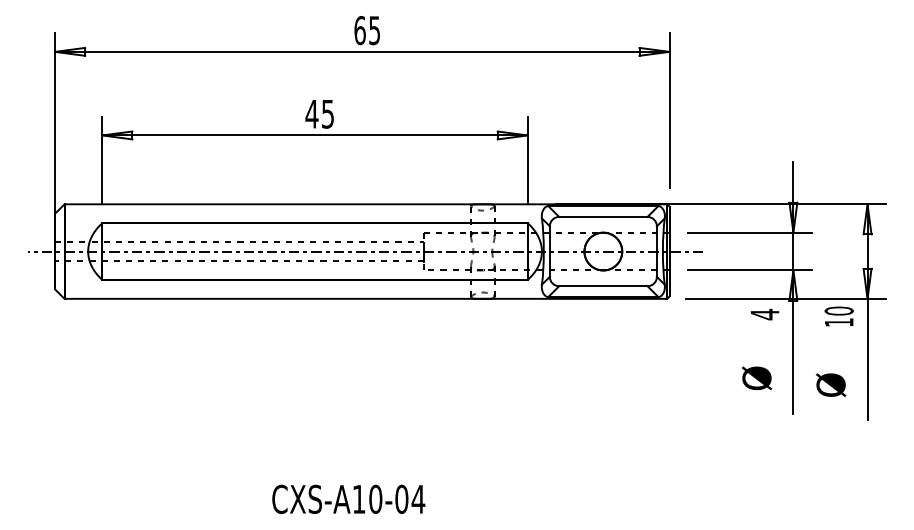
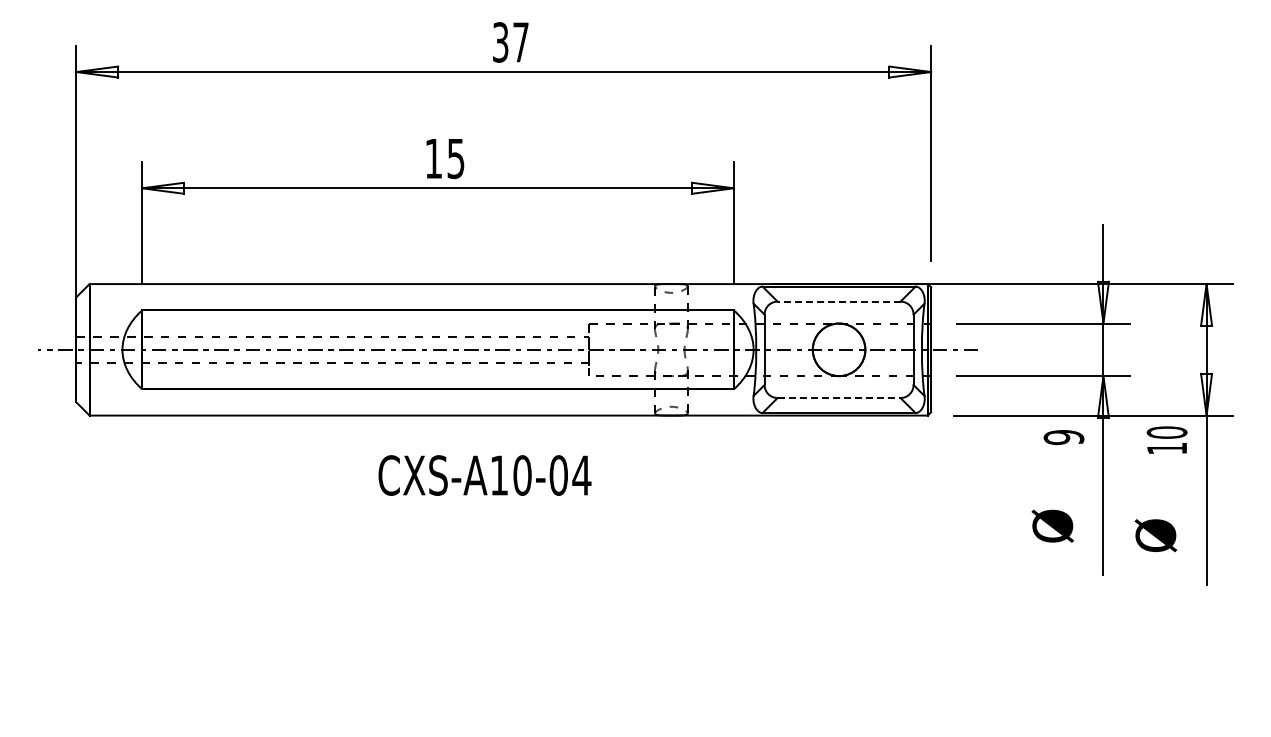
text: (367, 30) -> (510, 42), 65 -> 37
text: (311, 114) -> (433, 158), 45 -> 15
line: (602, 216) -> (838, 301), solid -> dashed
line: (603, 286) -> (839, 398), solid -> dashed
text: (764, 314) -> (1063, 437), 4 -> 9
text: (348, 499) -> (484, 475), moved

